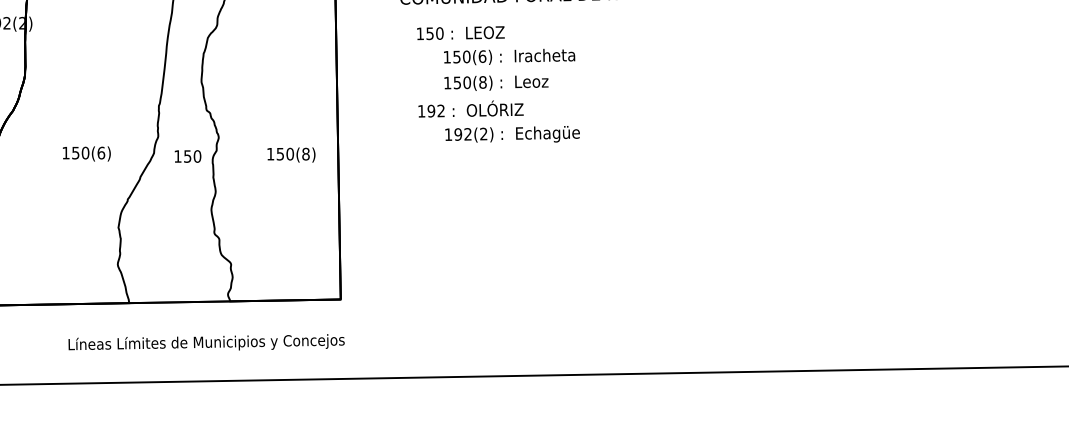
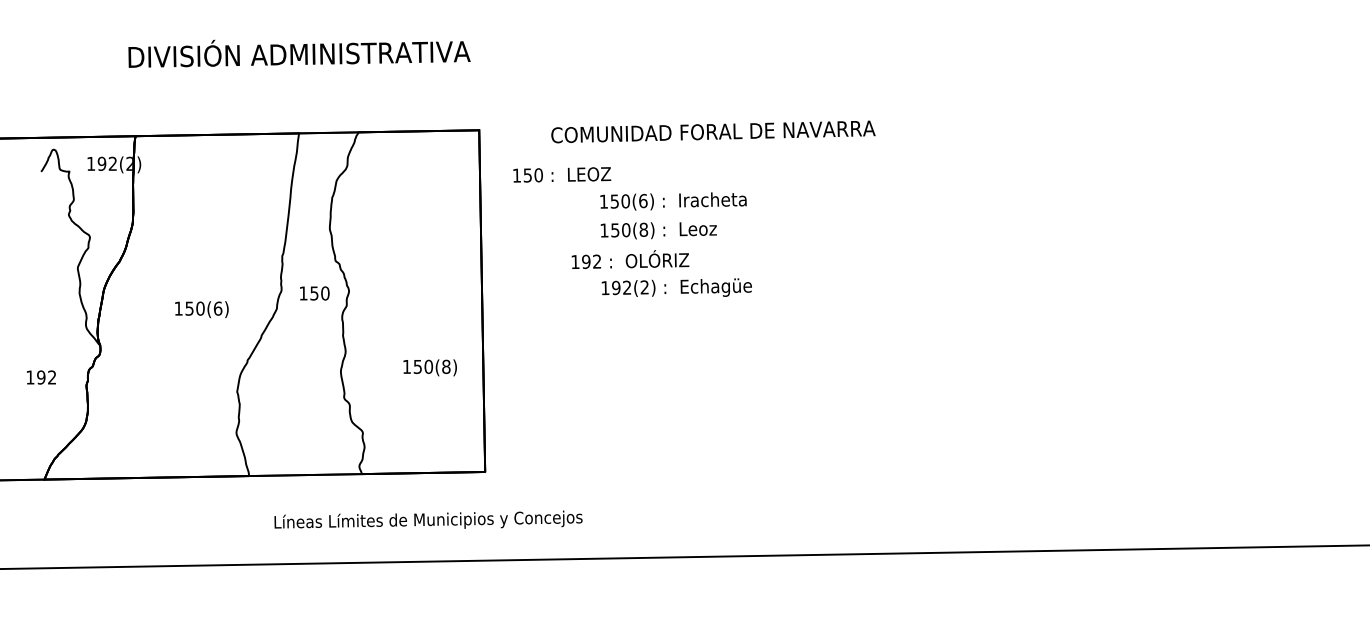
text: (461, 32) -> (562, 174), moved
text: (290, 154) -> (429, 367), moved
text: (187, 156) -> (314, 293), moved
text: (206, 342) -> (428, 519), moved

